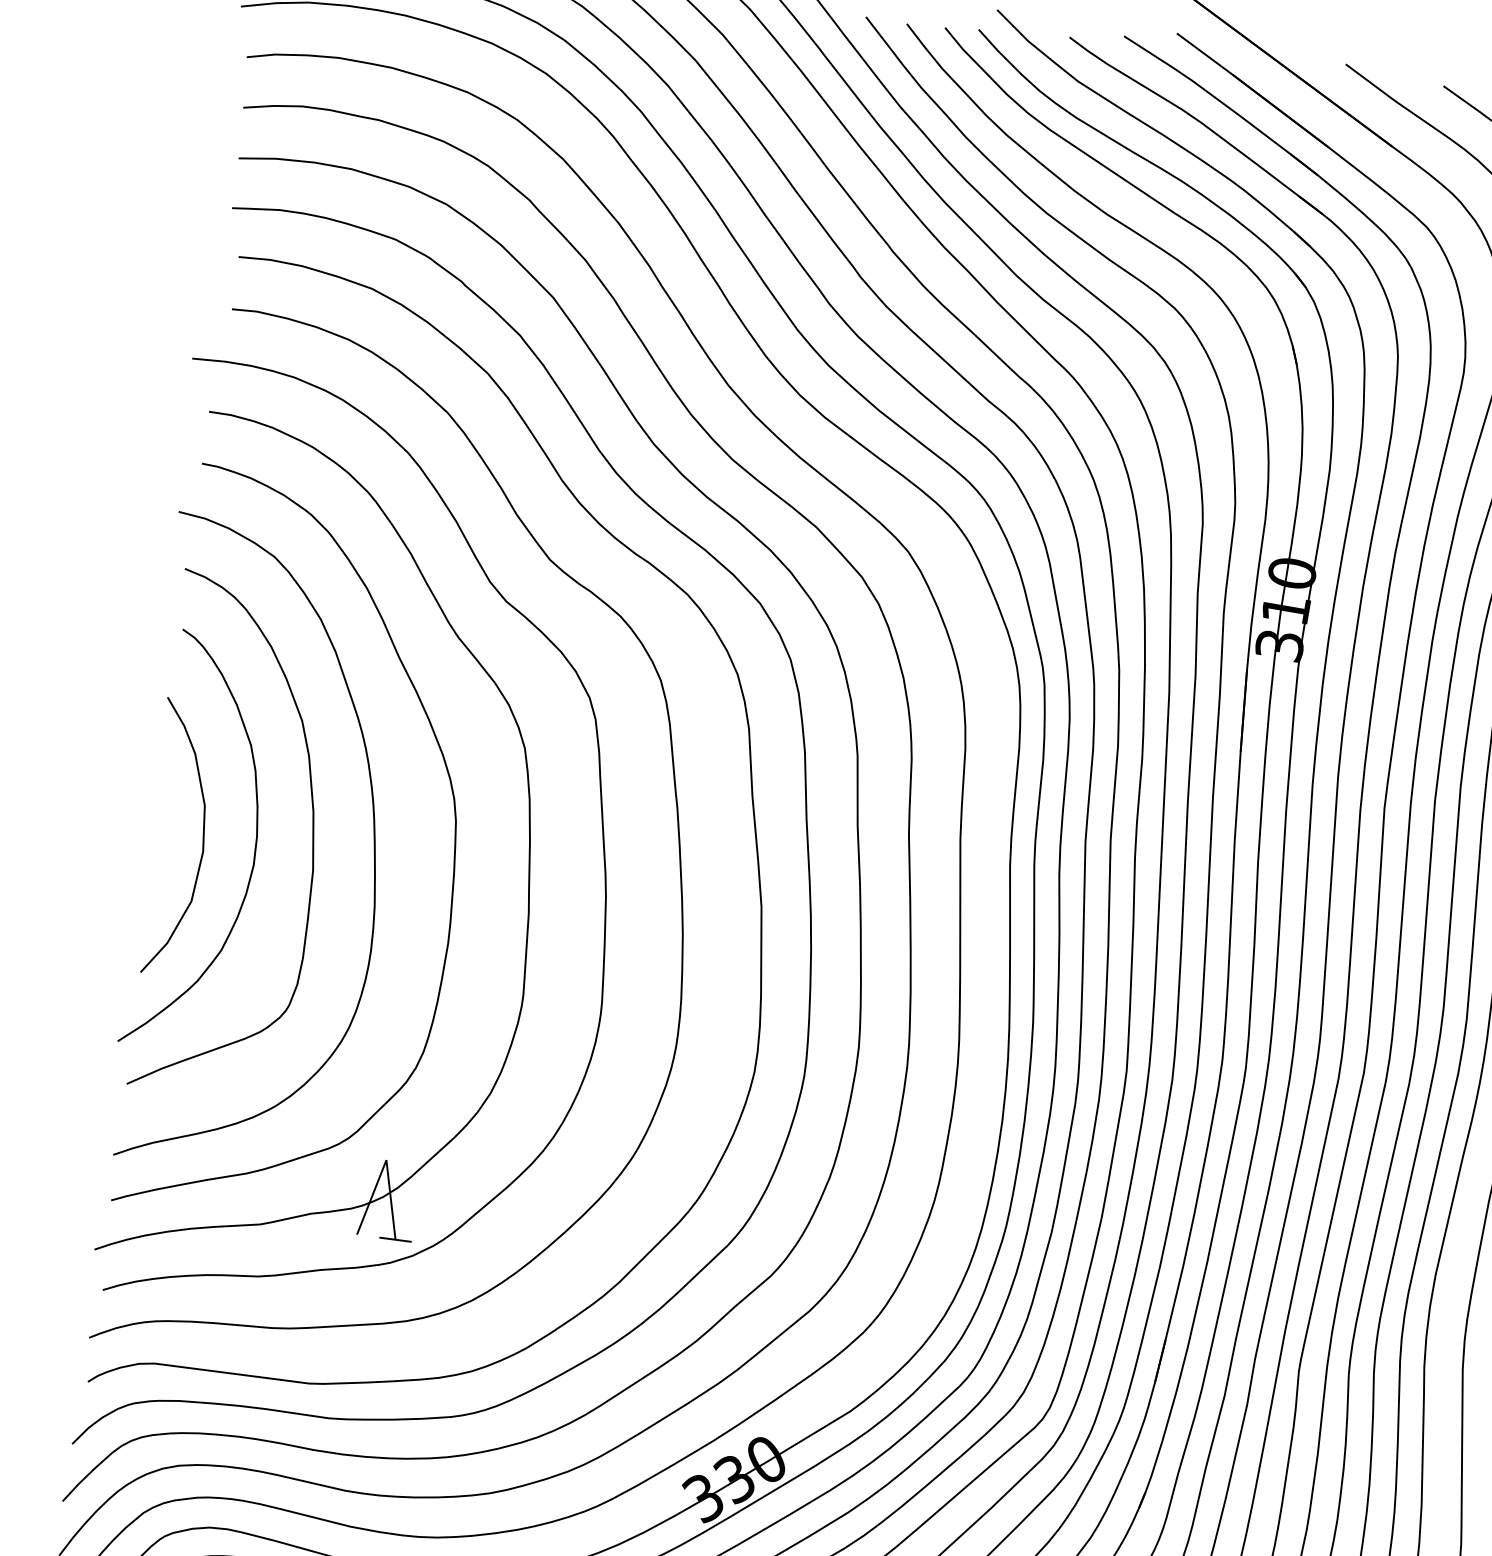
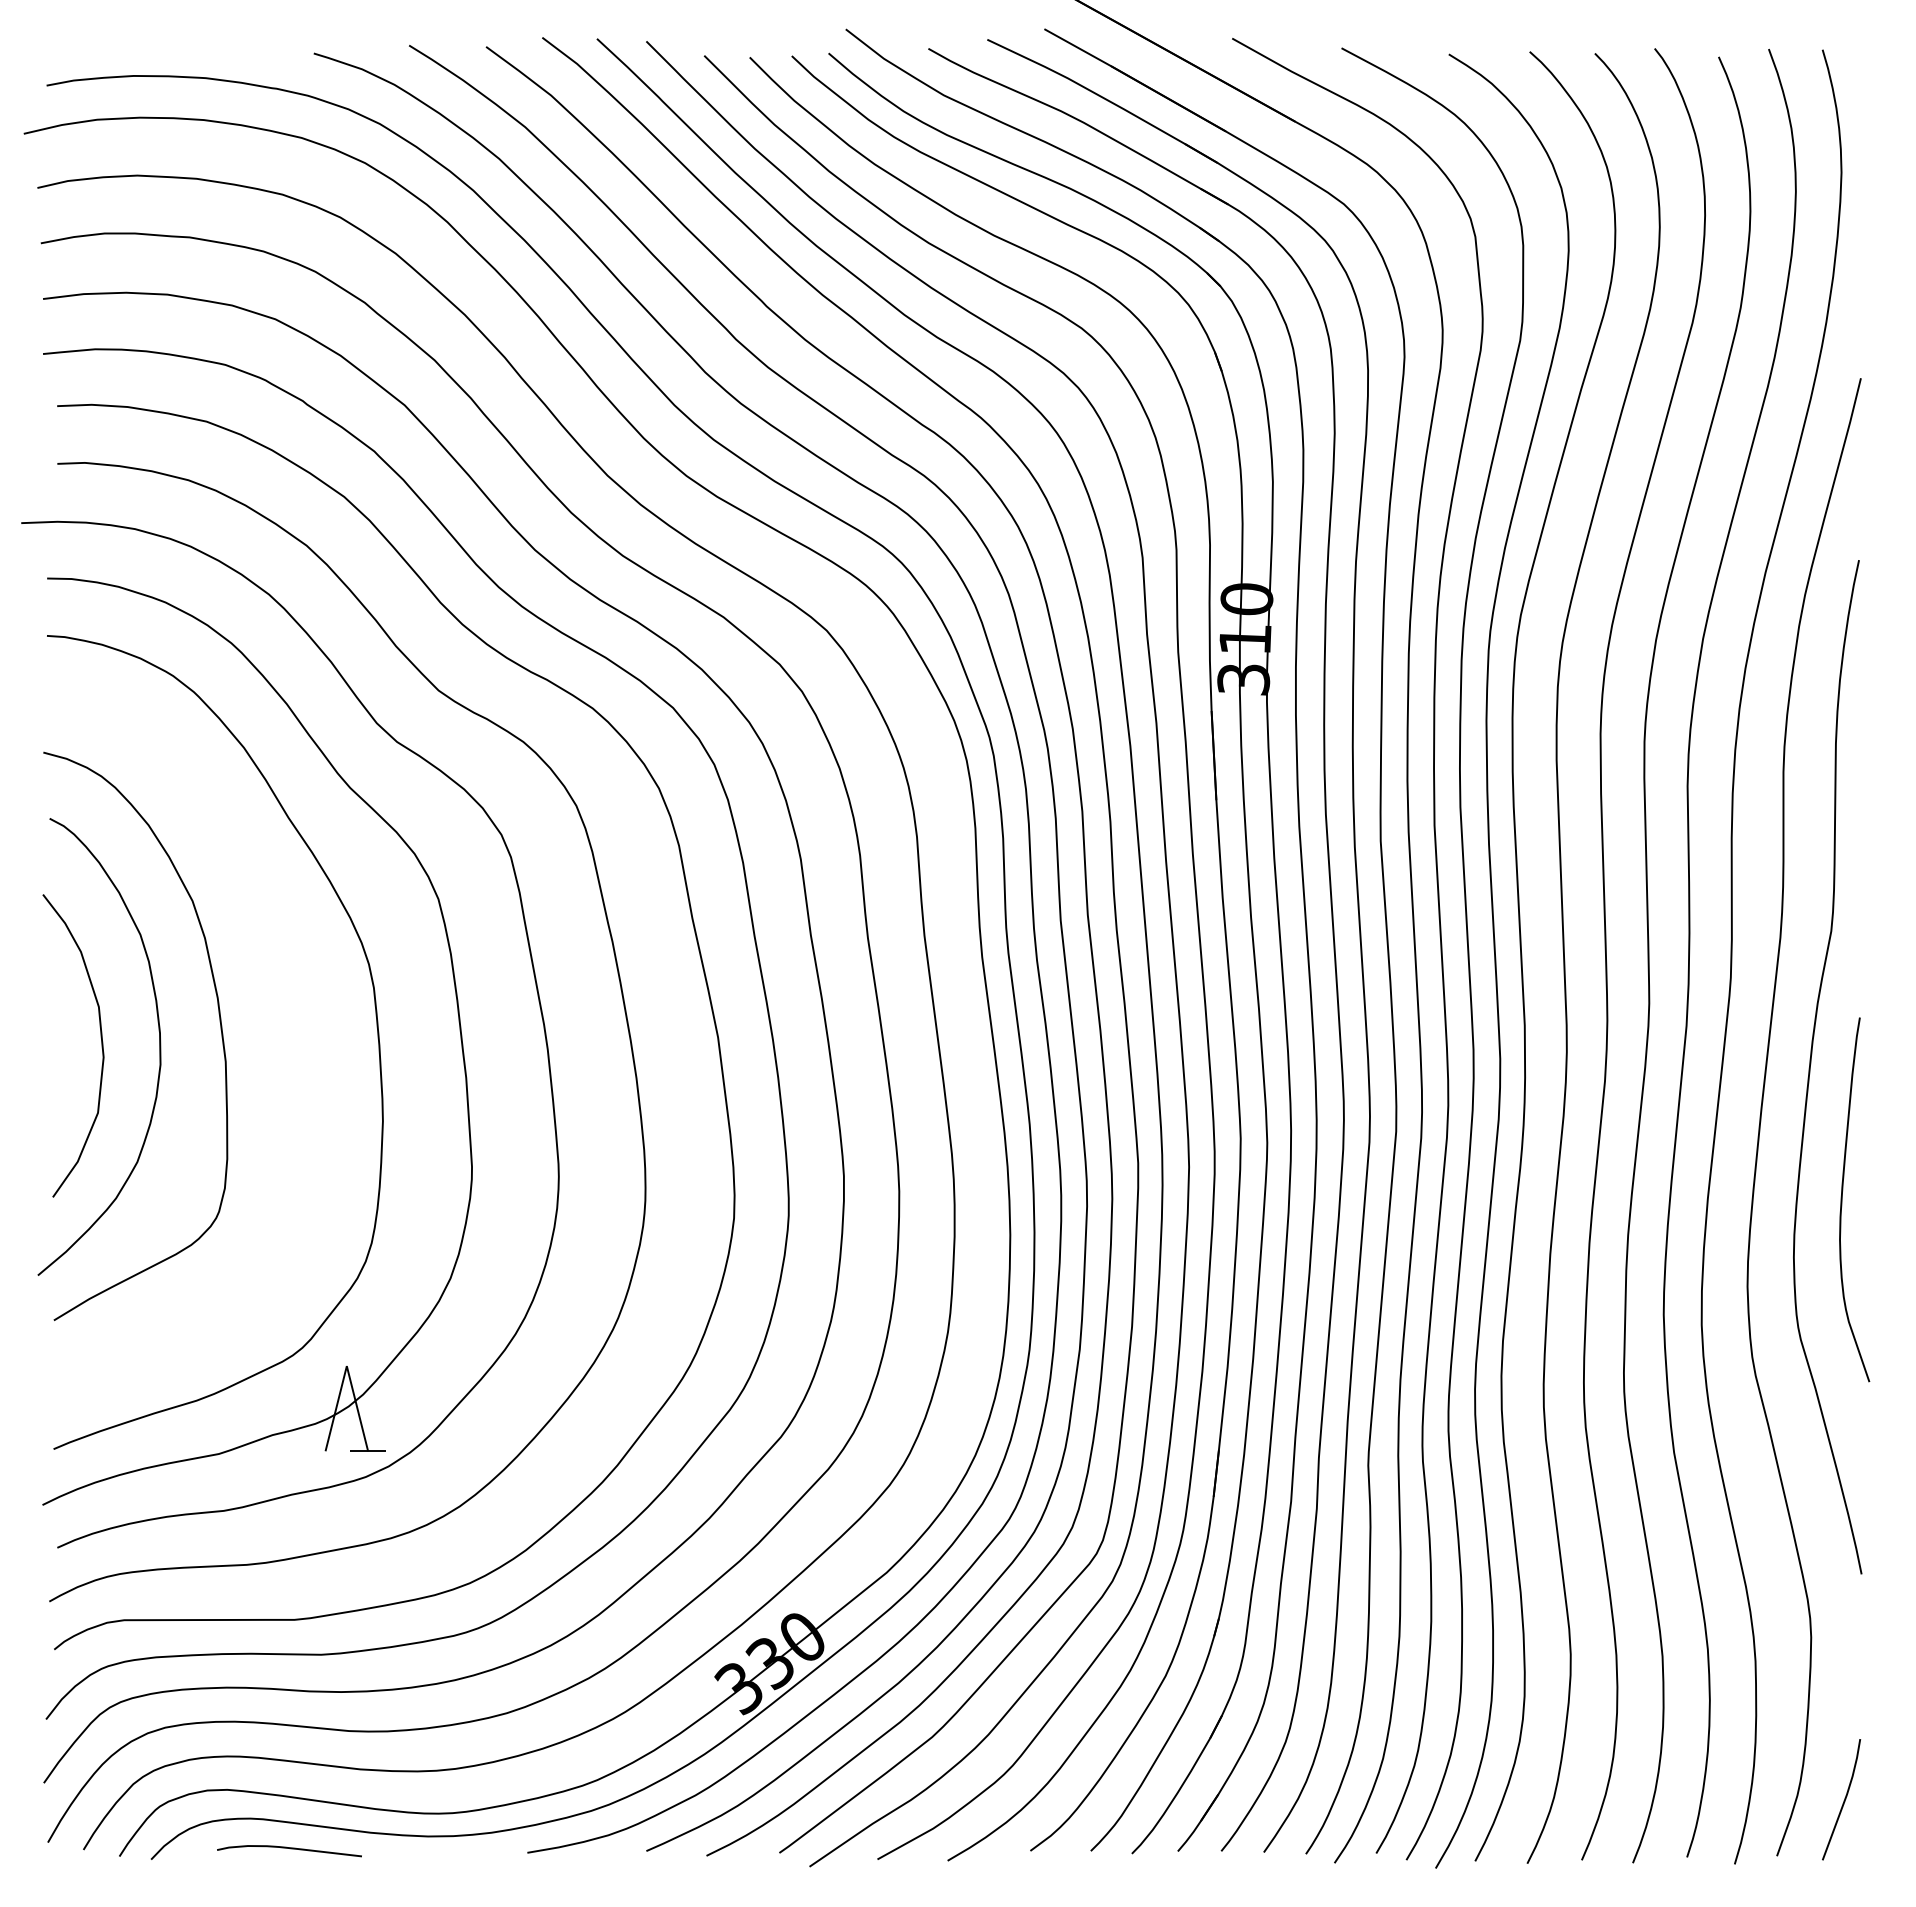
curve: (373, 849) -> (288, 1030), removed

